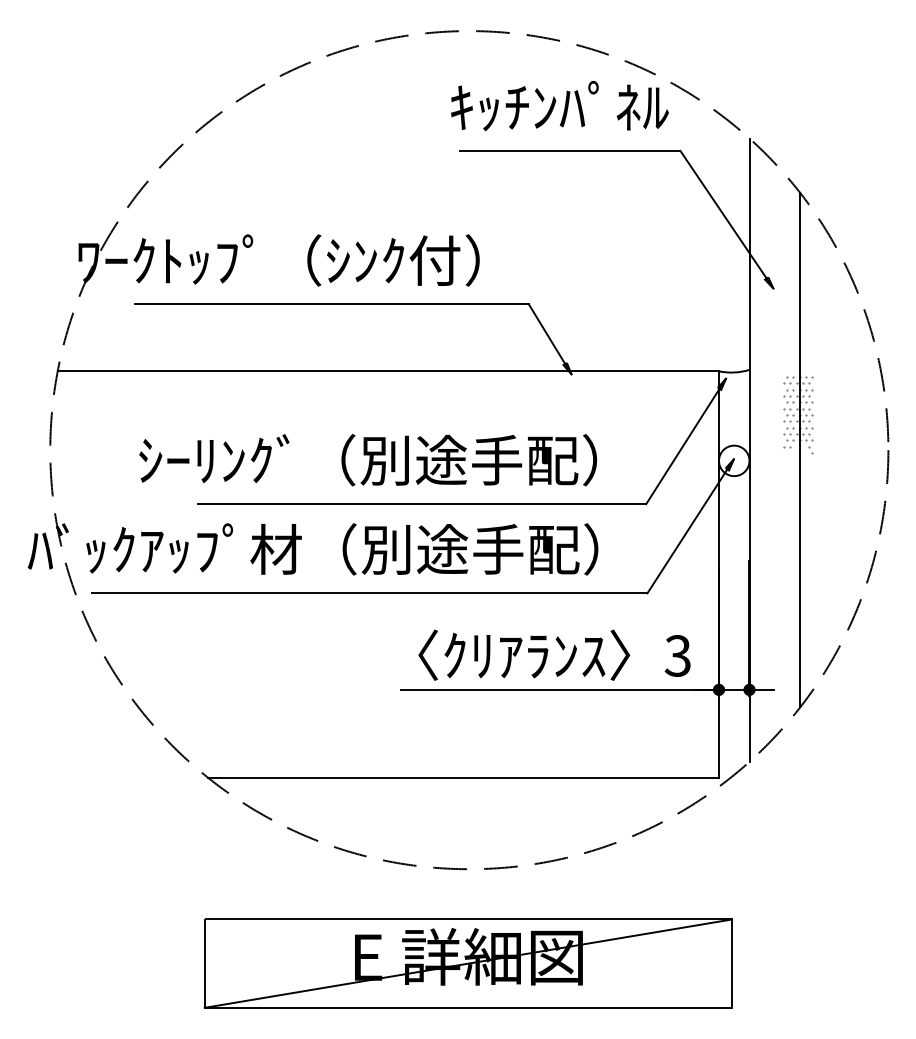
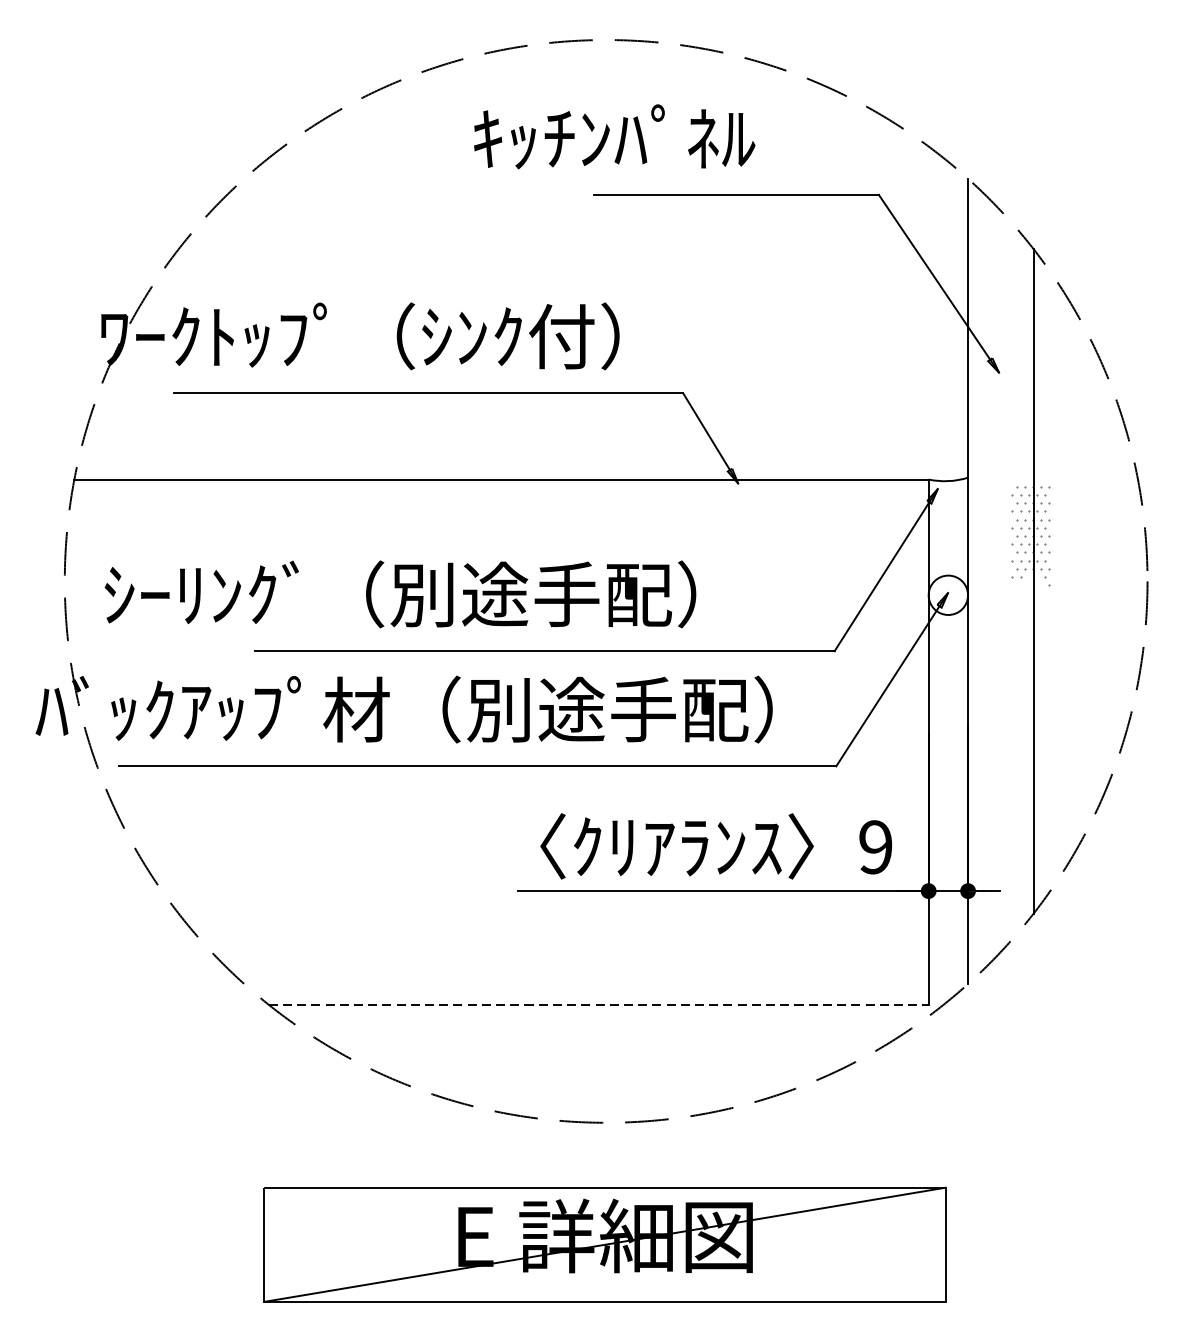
text: (559, 106) -> (614, 137), moved
text: (367, 460) -> (399, 594), moved
text: (677, 655) -> (875, 846), 3 -> 9
line: (464, 777) -> (599, 1004), solid -> dashed

